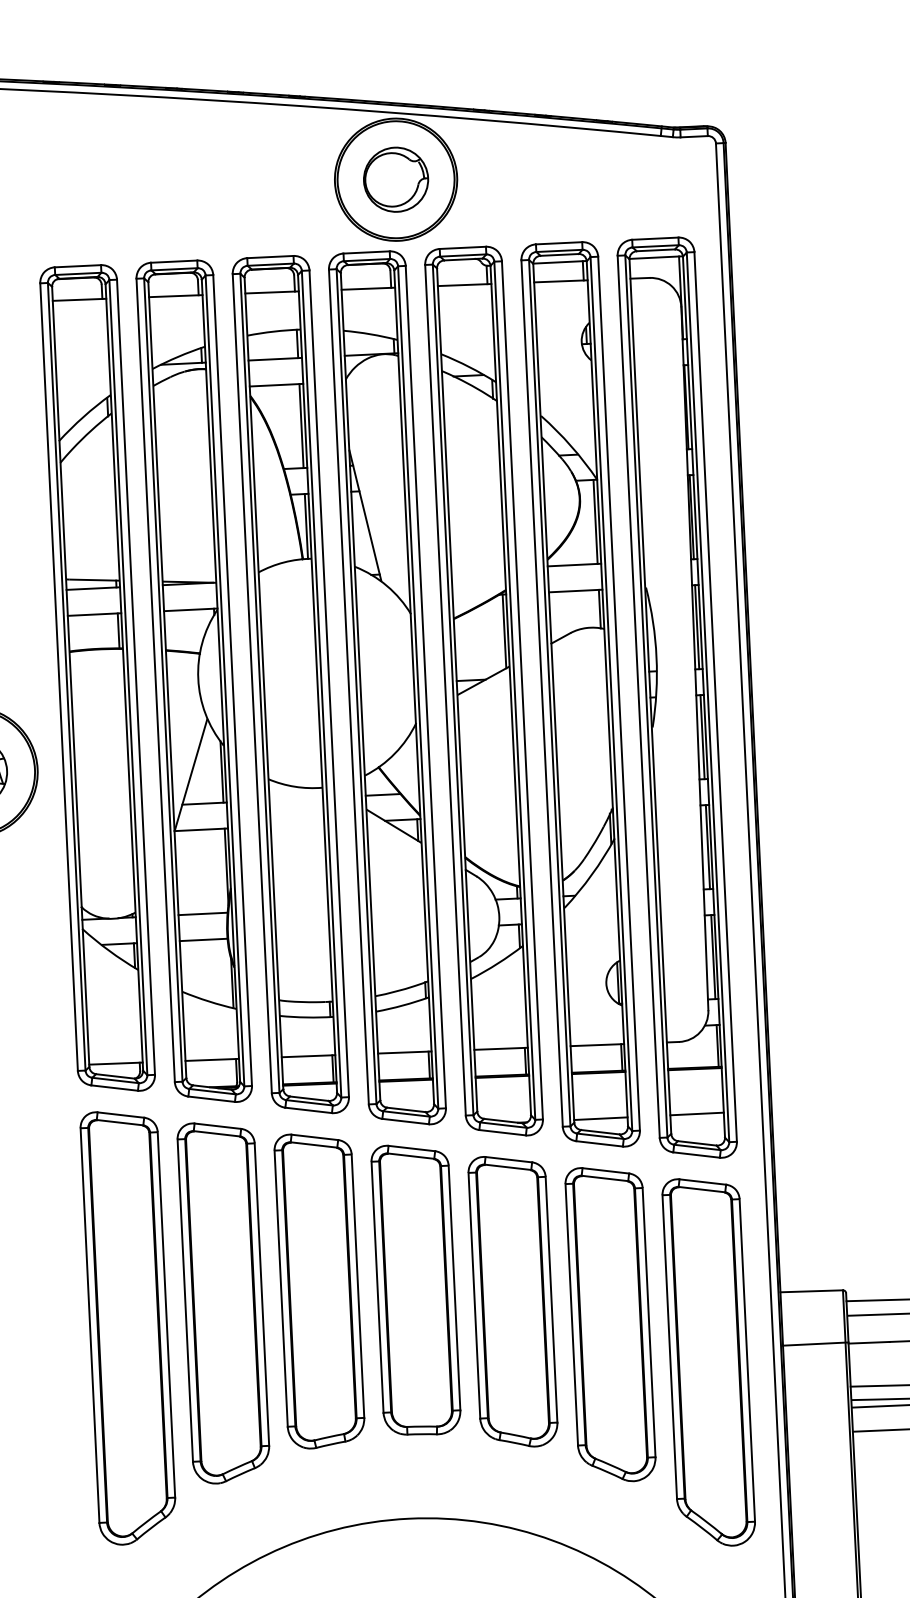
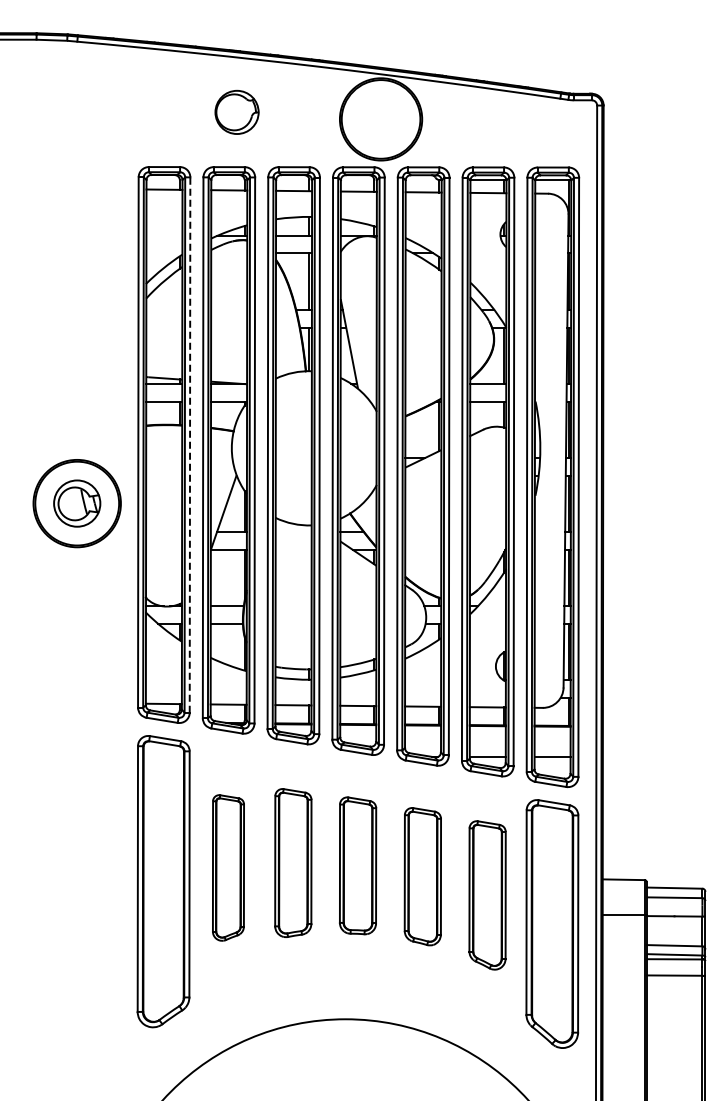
part: (395, 178) -> (236, 111), moved
line: (136, 677) -> (190, 445), solid -> dashed
part: (319, 1289) -> (293, 862), size x0.7
part: (415, 1289) -> (357, 865), size x0.7
part: (223, 1301) -> (228, 867), size x0.6
part: (512, 1301) -> (422, 876), size x0.7
part: (610, 1324) -> (487, 895), size x0.7

